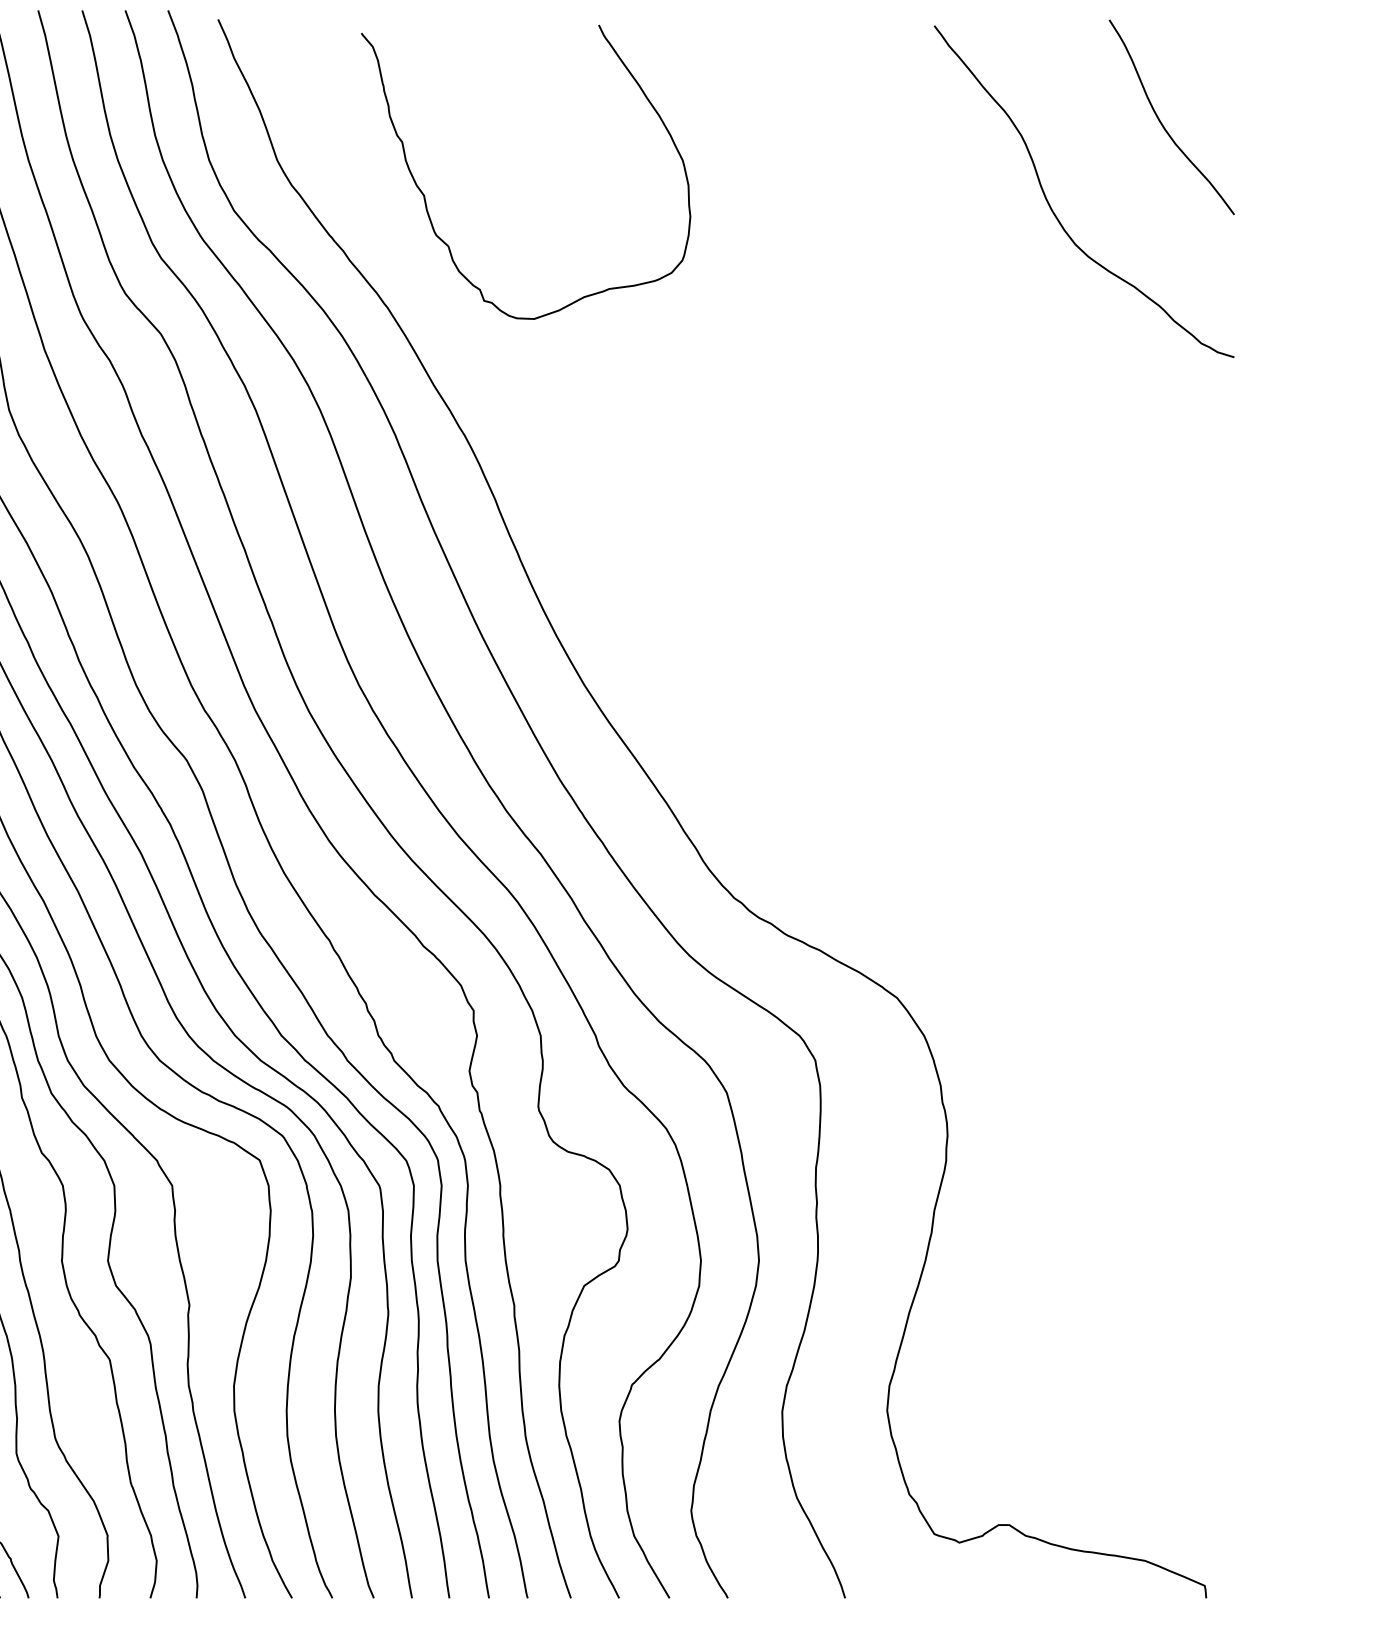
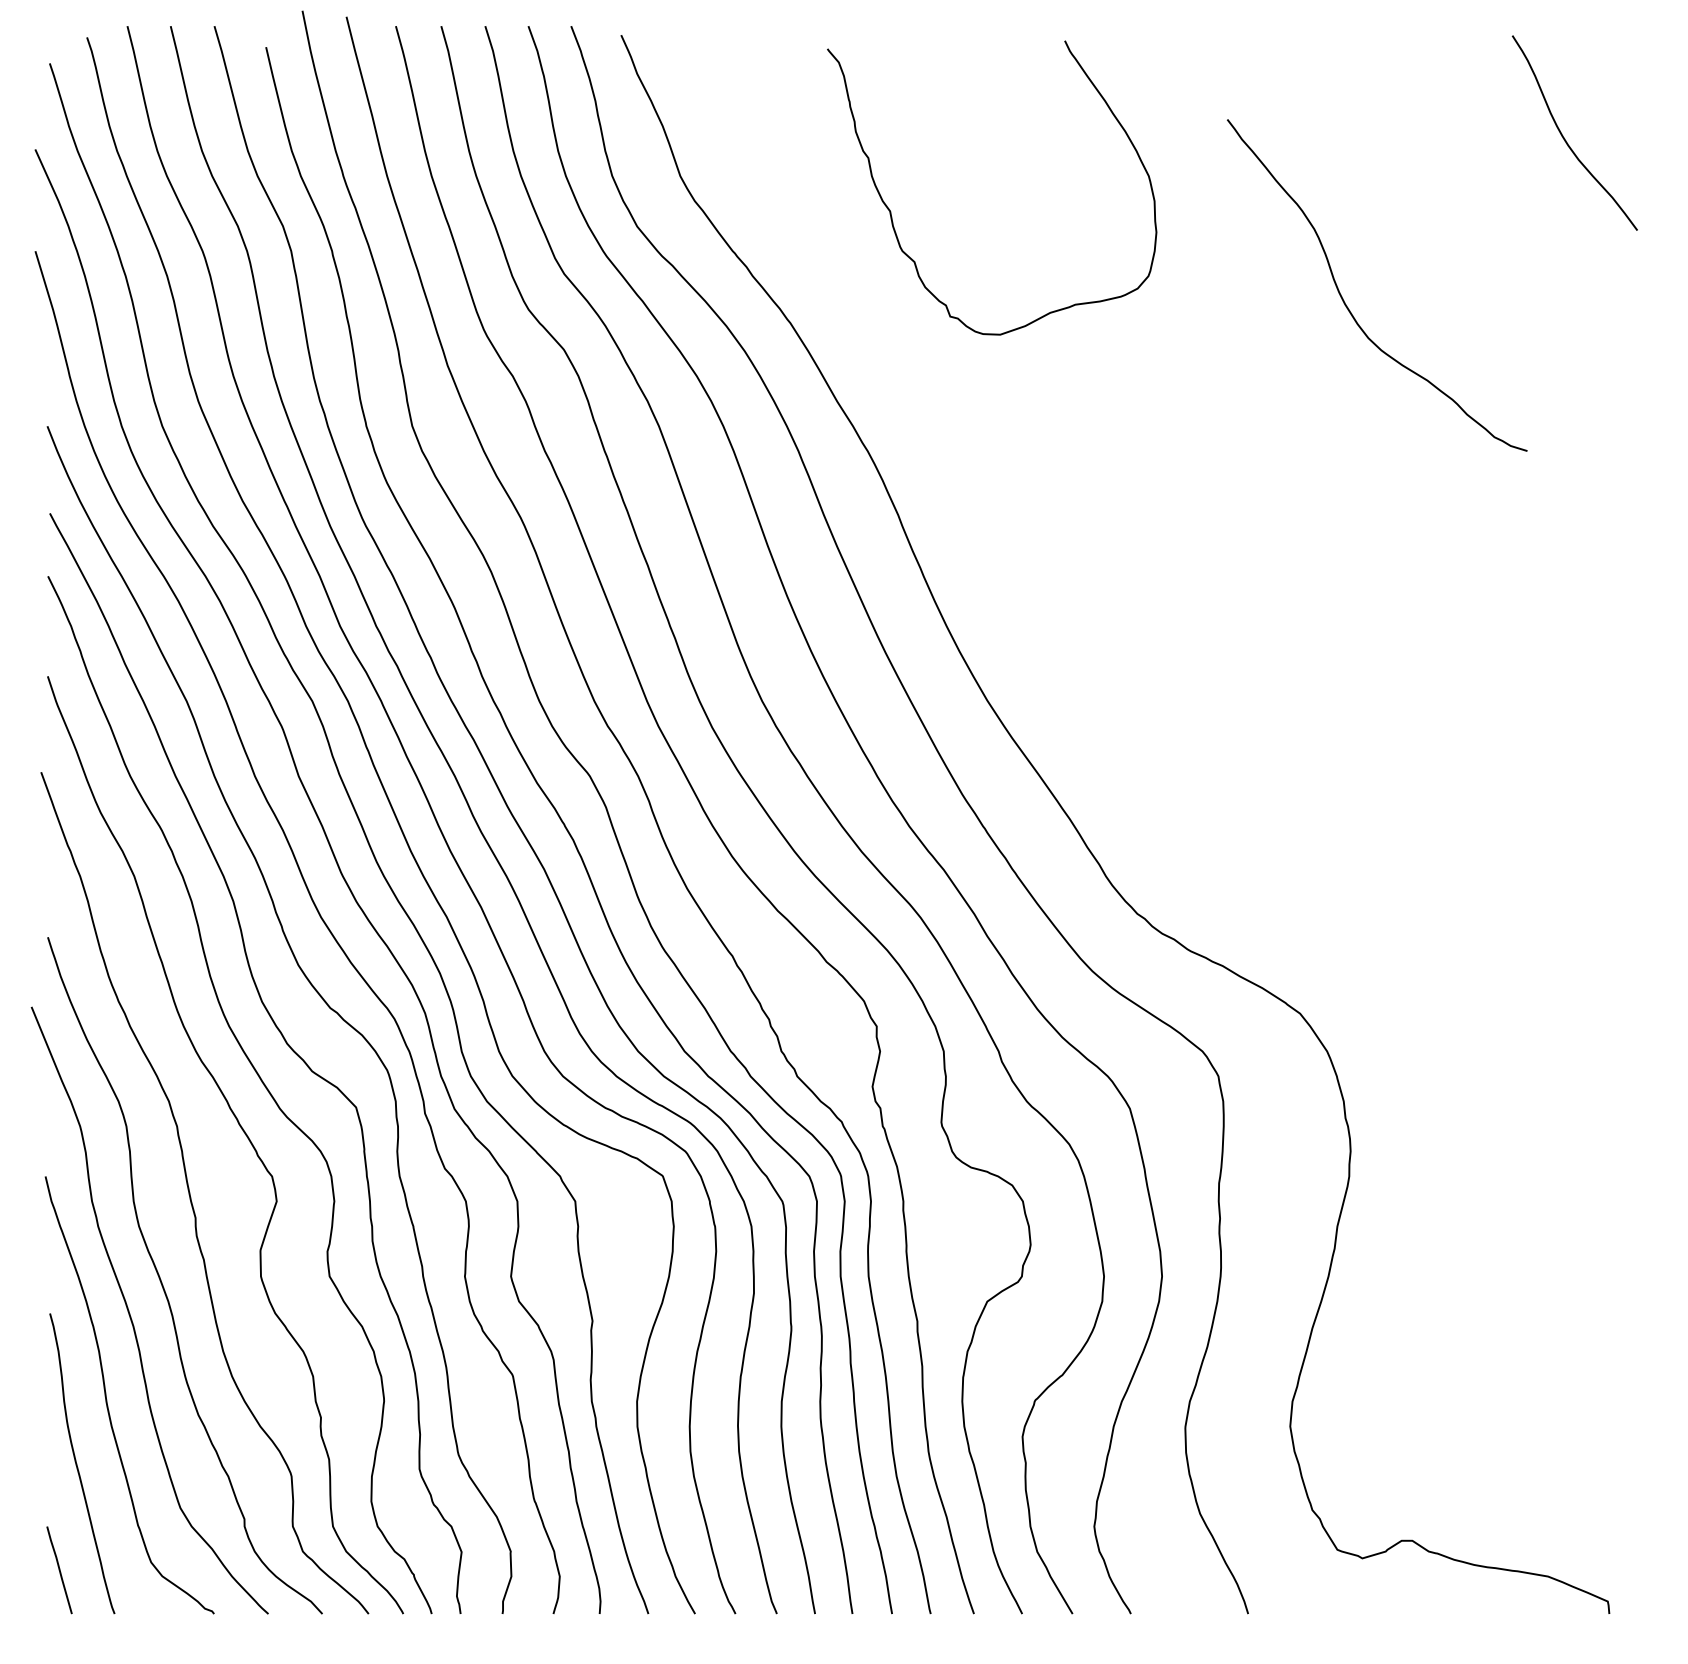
curve: (425, 195) -> (891, 211), moved
curve: (1052, 208) -> (1345, 302), moved

